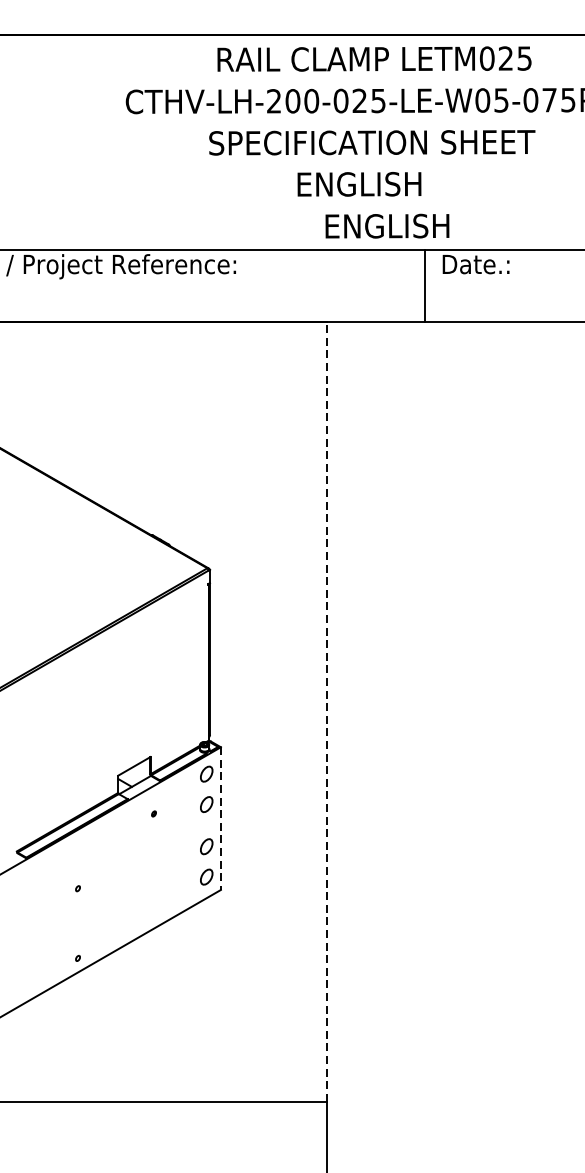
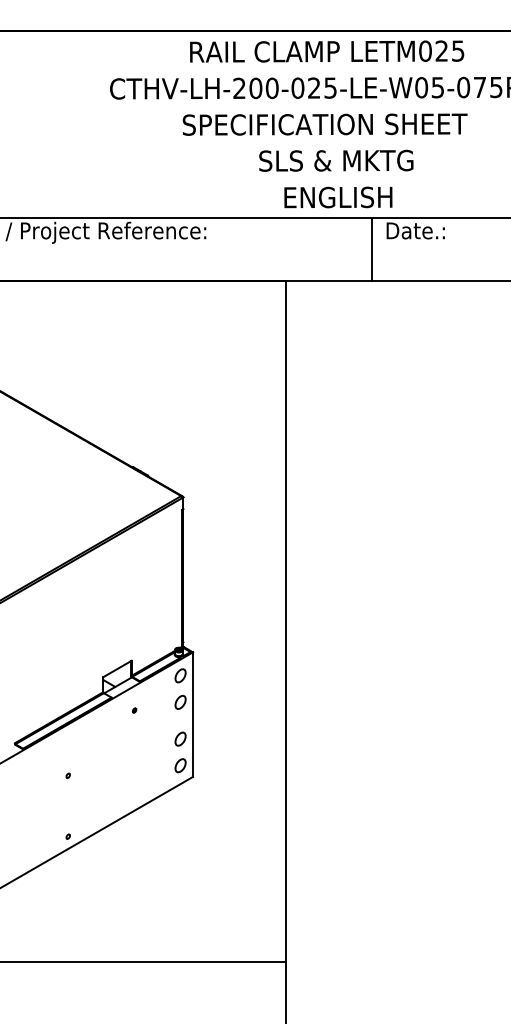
text: (385, 183) -> (336, 160), ENGLISH -> SLS & MKTG
line: (326, 710) -> (285, 620), dashed -> solid
line: (220, 819) -> (192, 715), dashed -> solid

